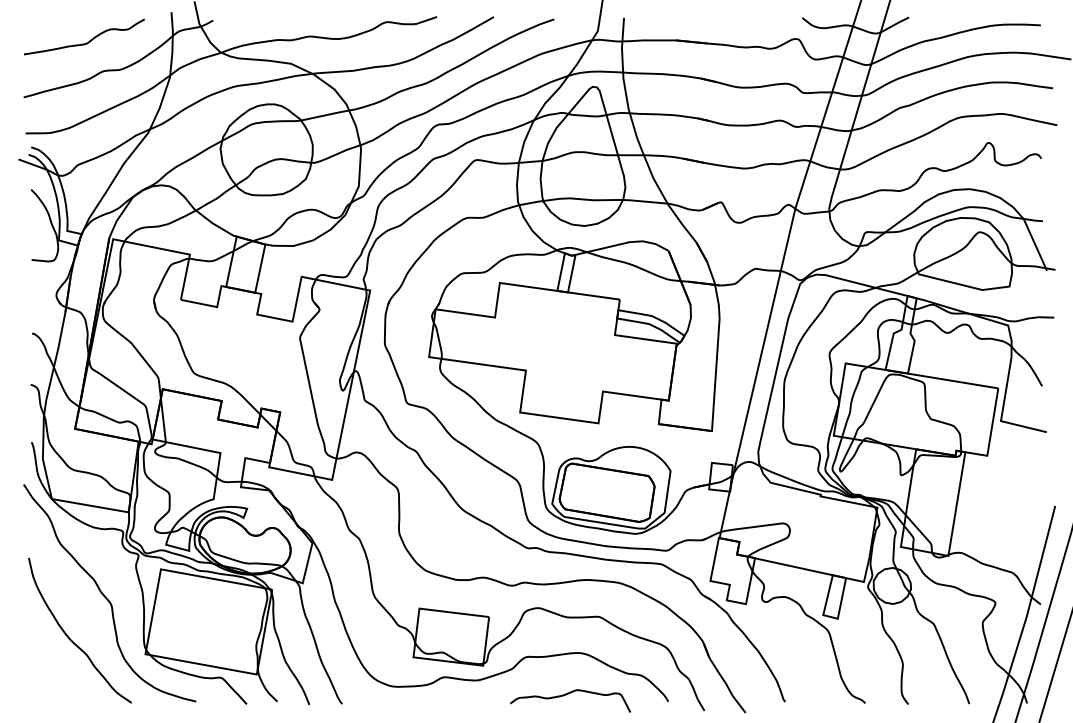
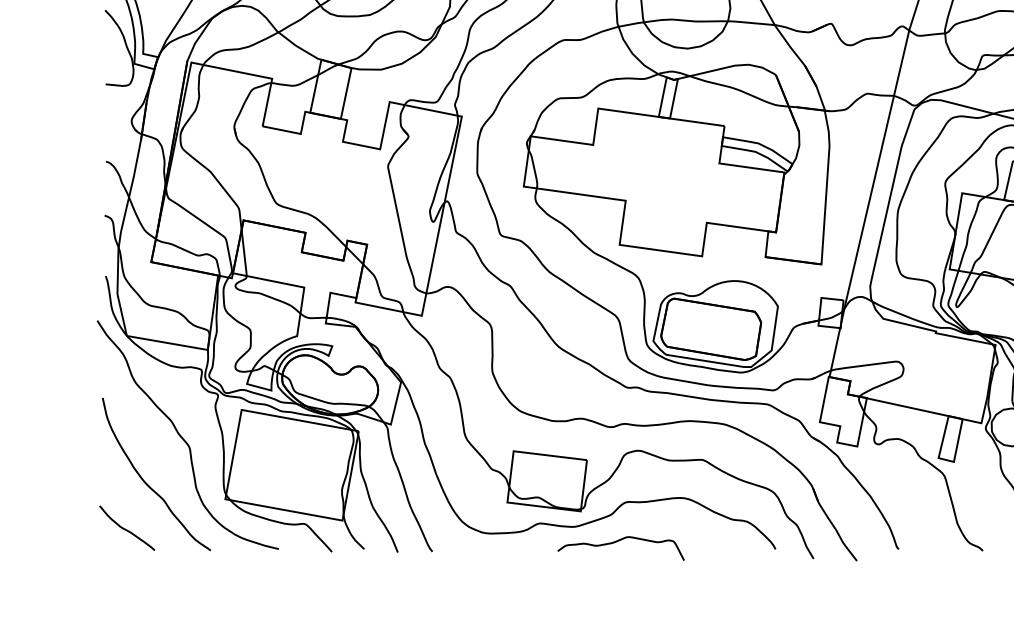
curve: (51, 682) -> (126, 529), added
curve: (568, 694) -> (618, 541), moved

